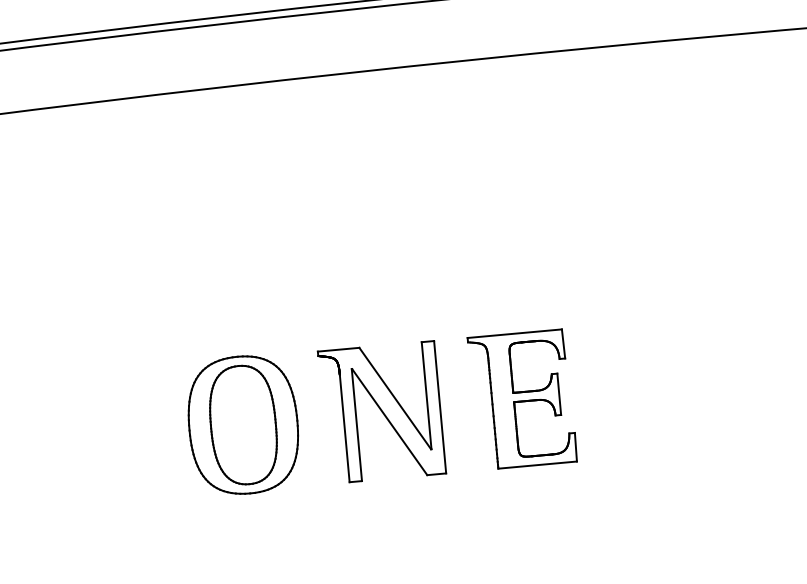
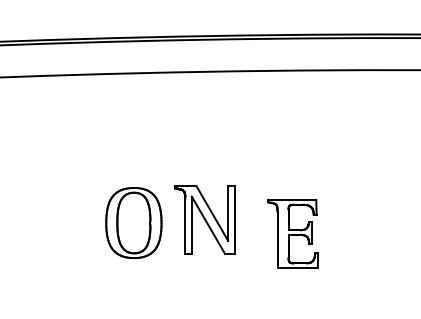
part: (521, 398) -> (292, 233), moved
part: (380, 411) -> (204, 219), moved
part: (242, 424) -> (133, 222), moved

